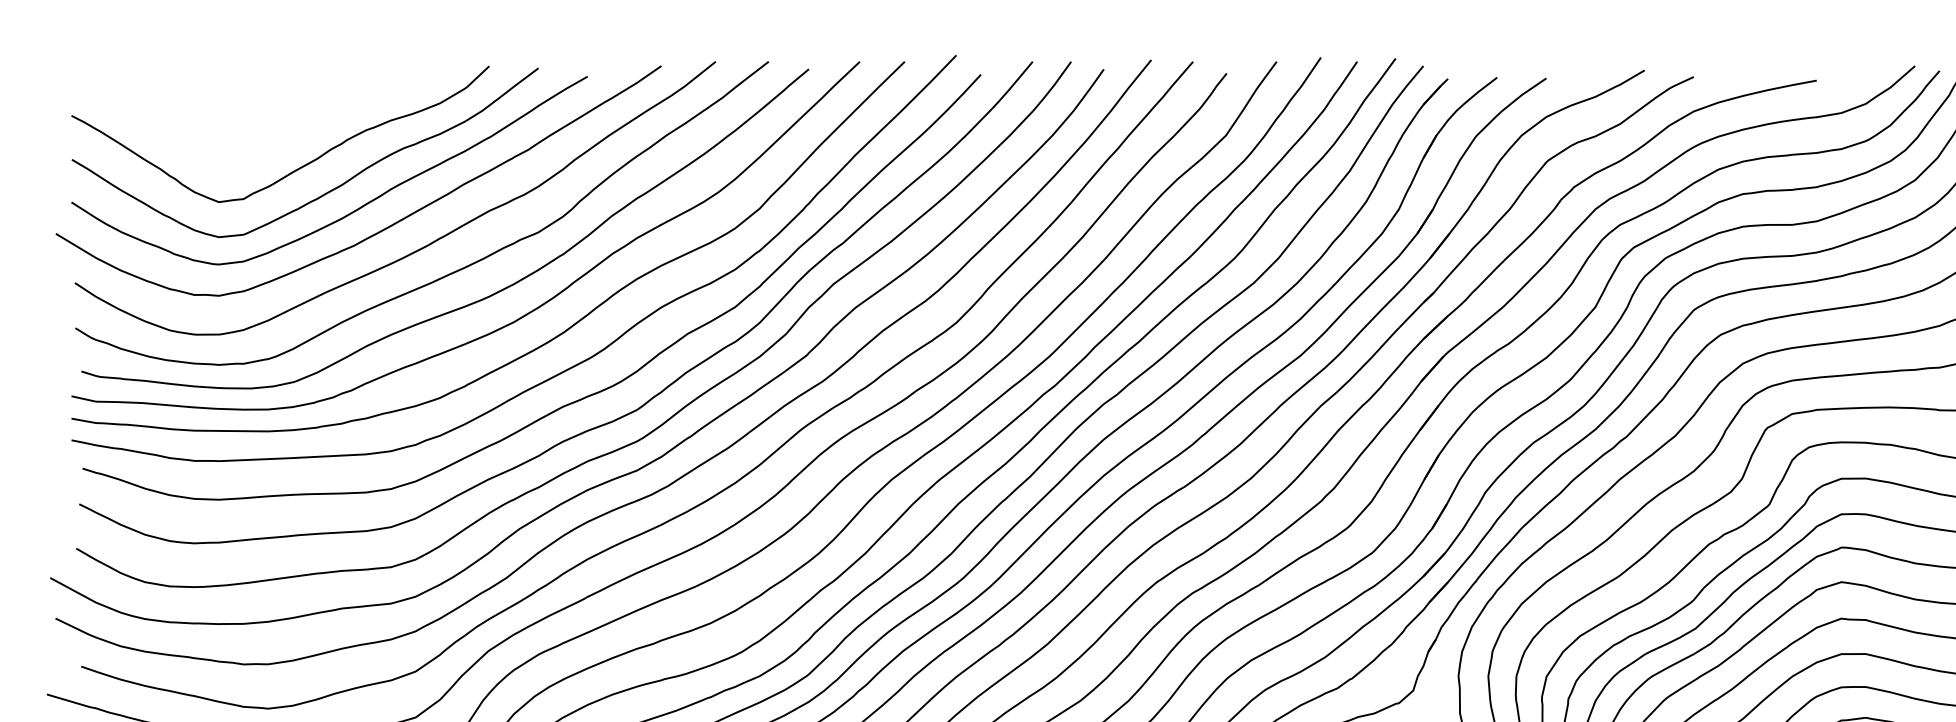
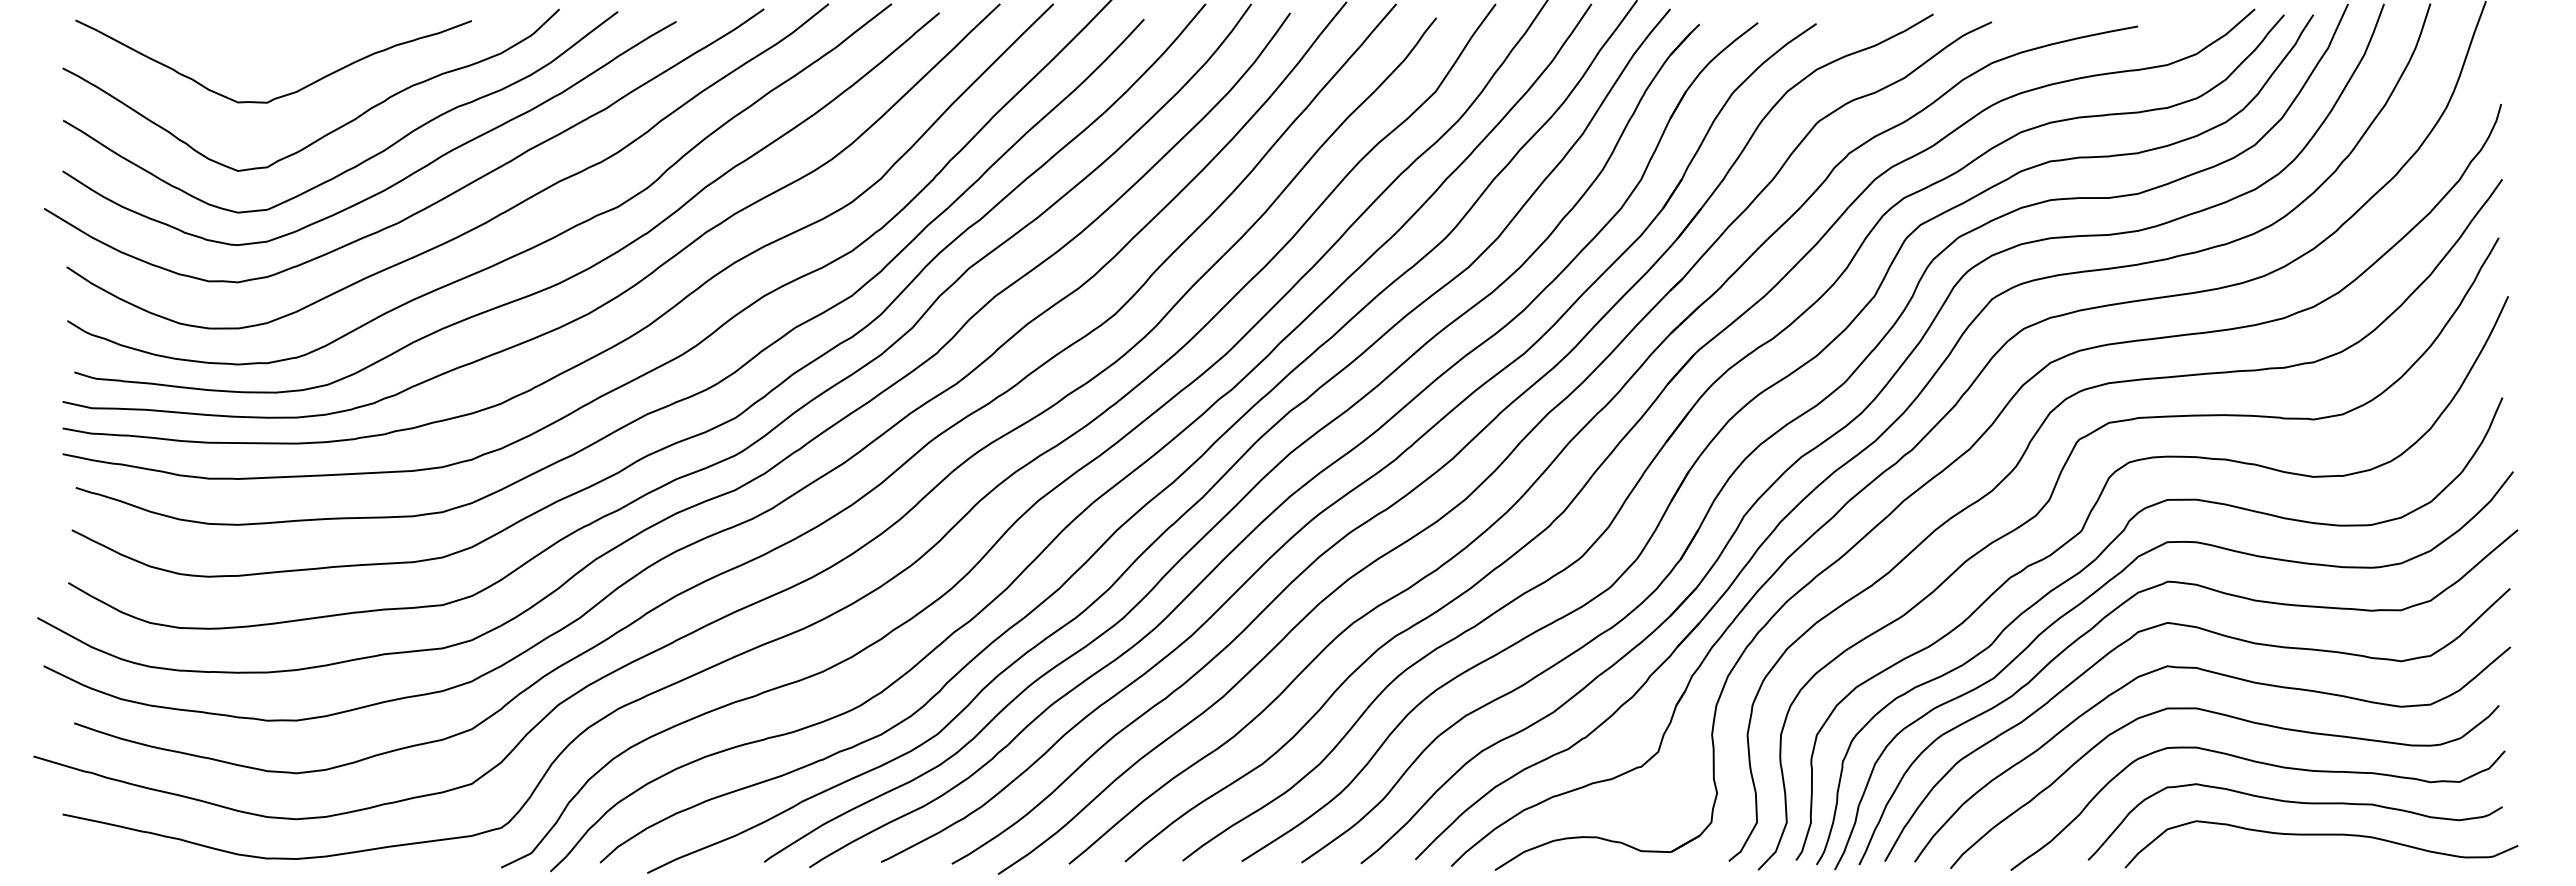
curve: (258, 137) -> (284, 94), added

